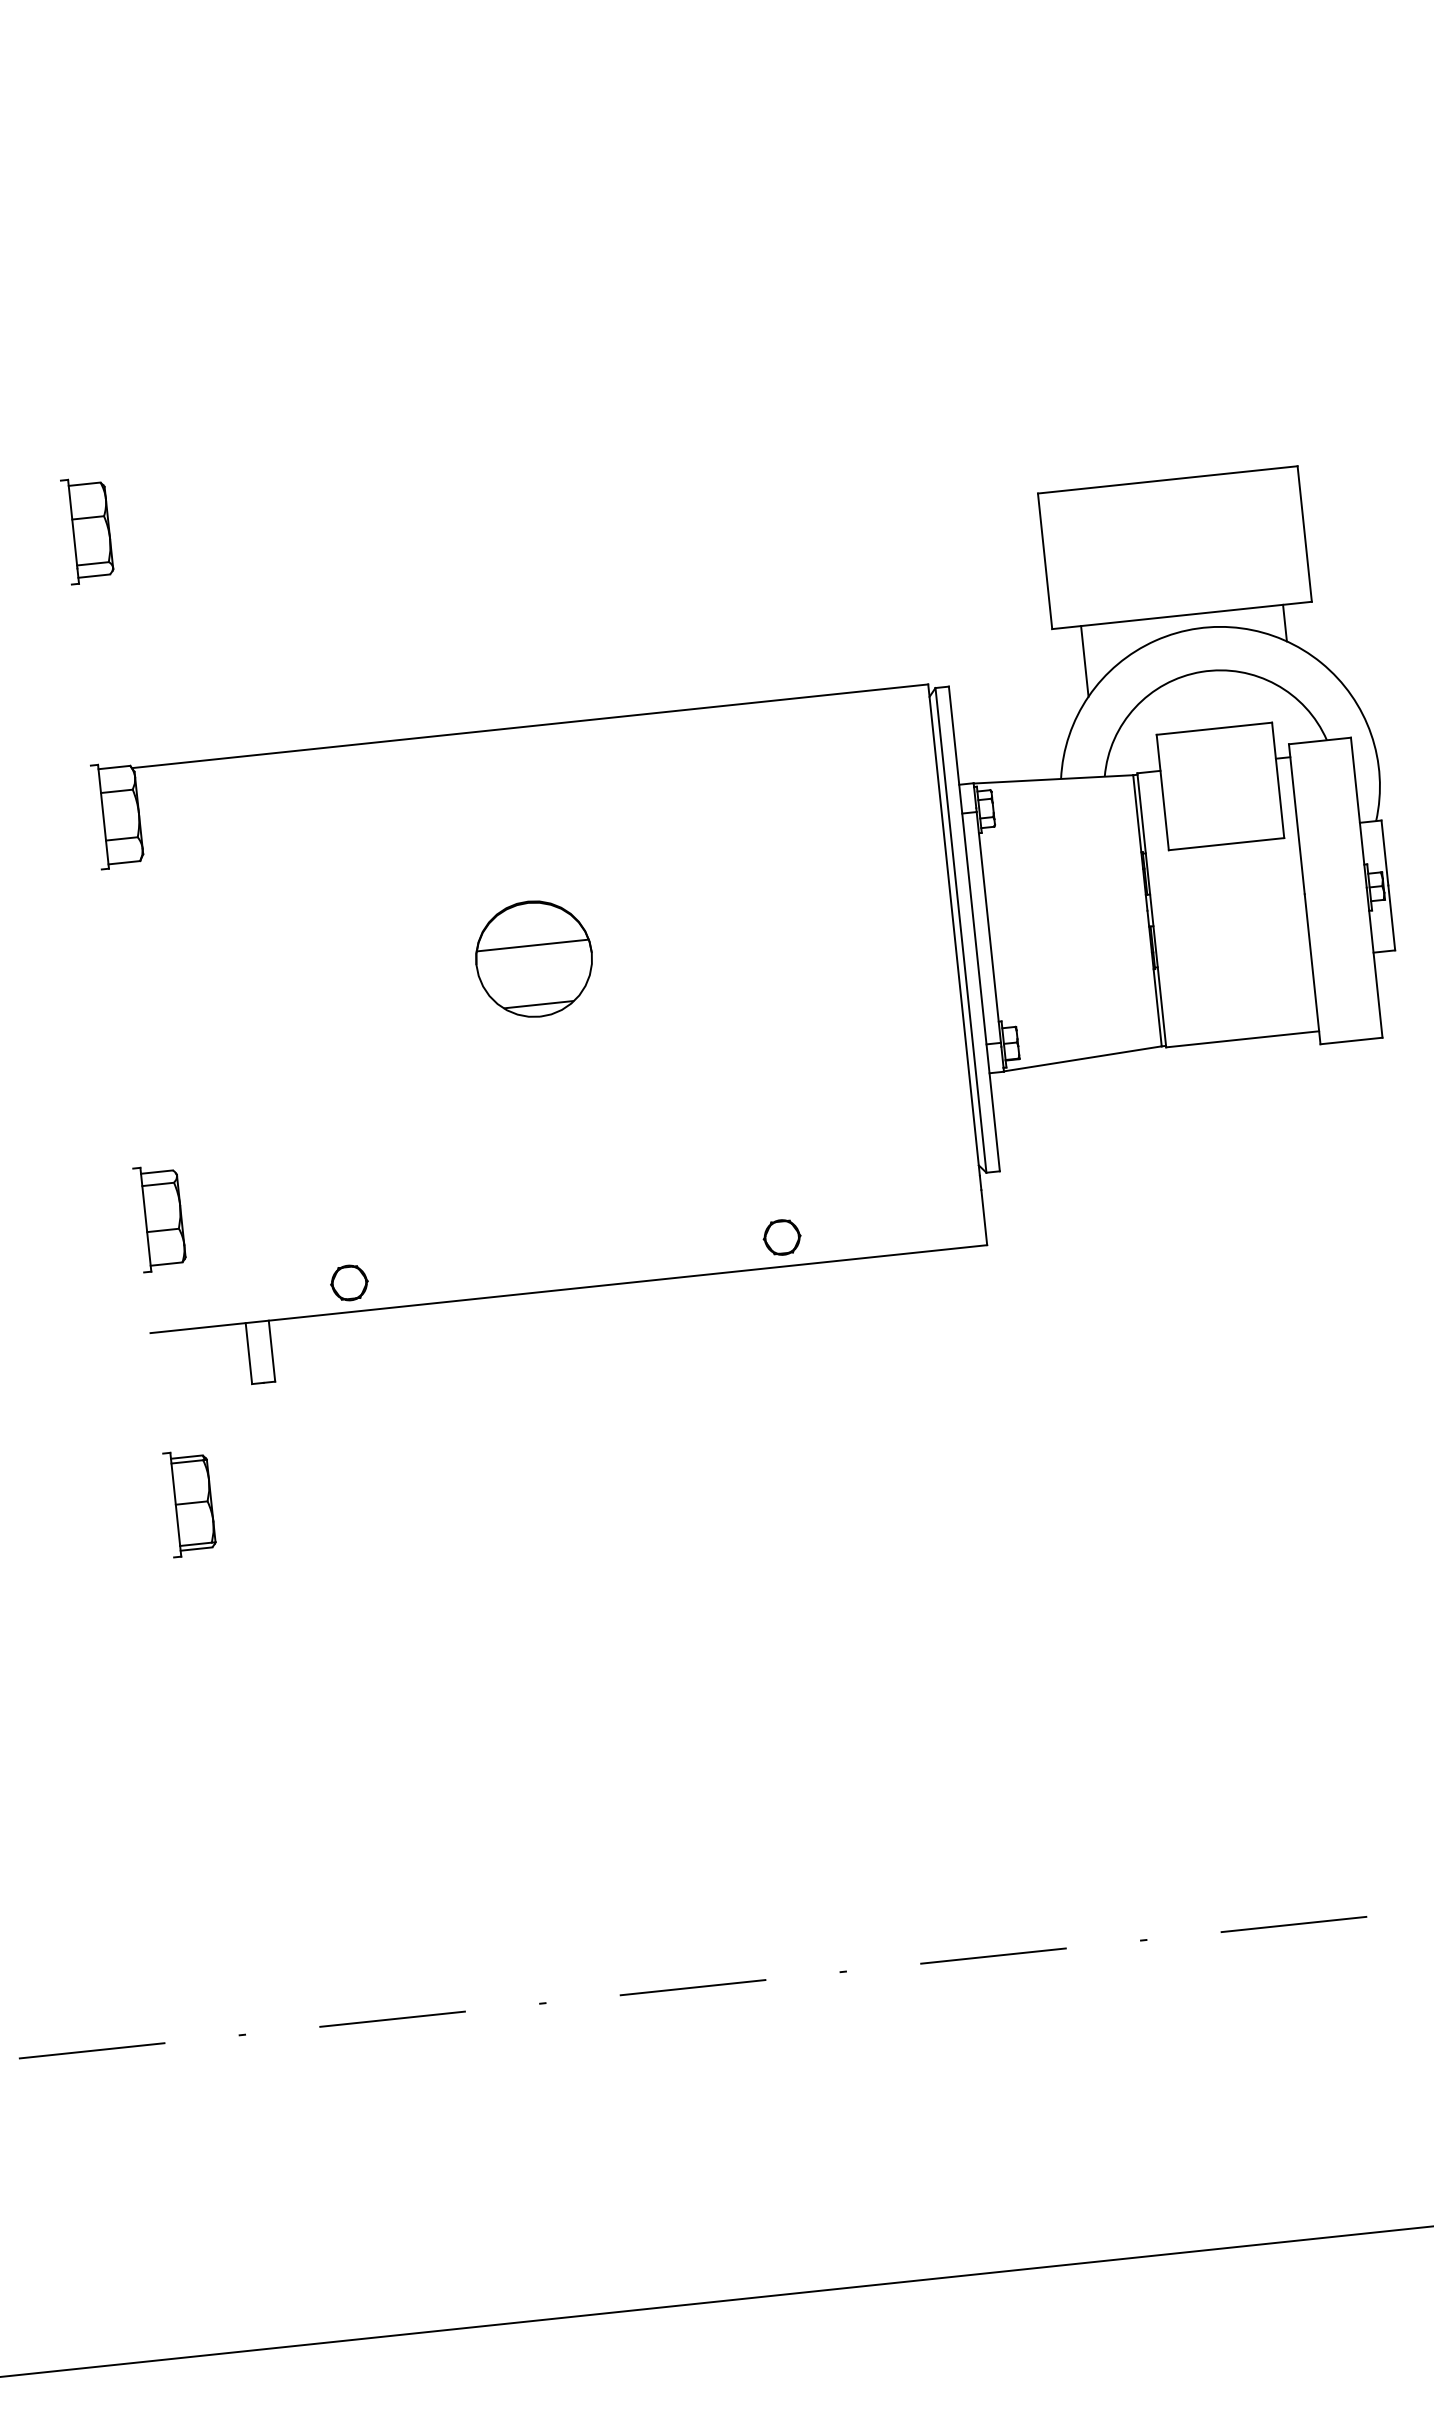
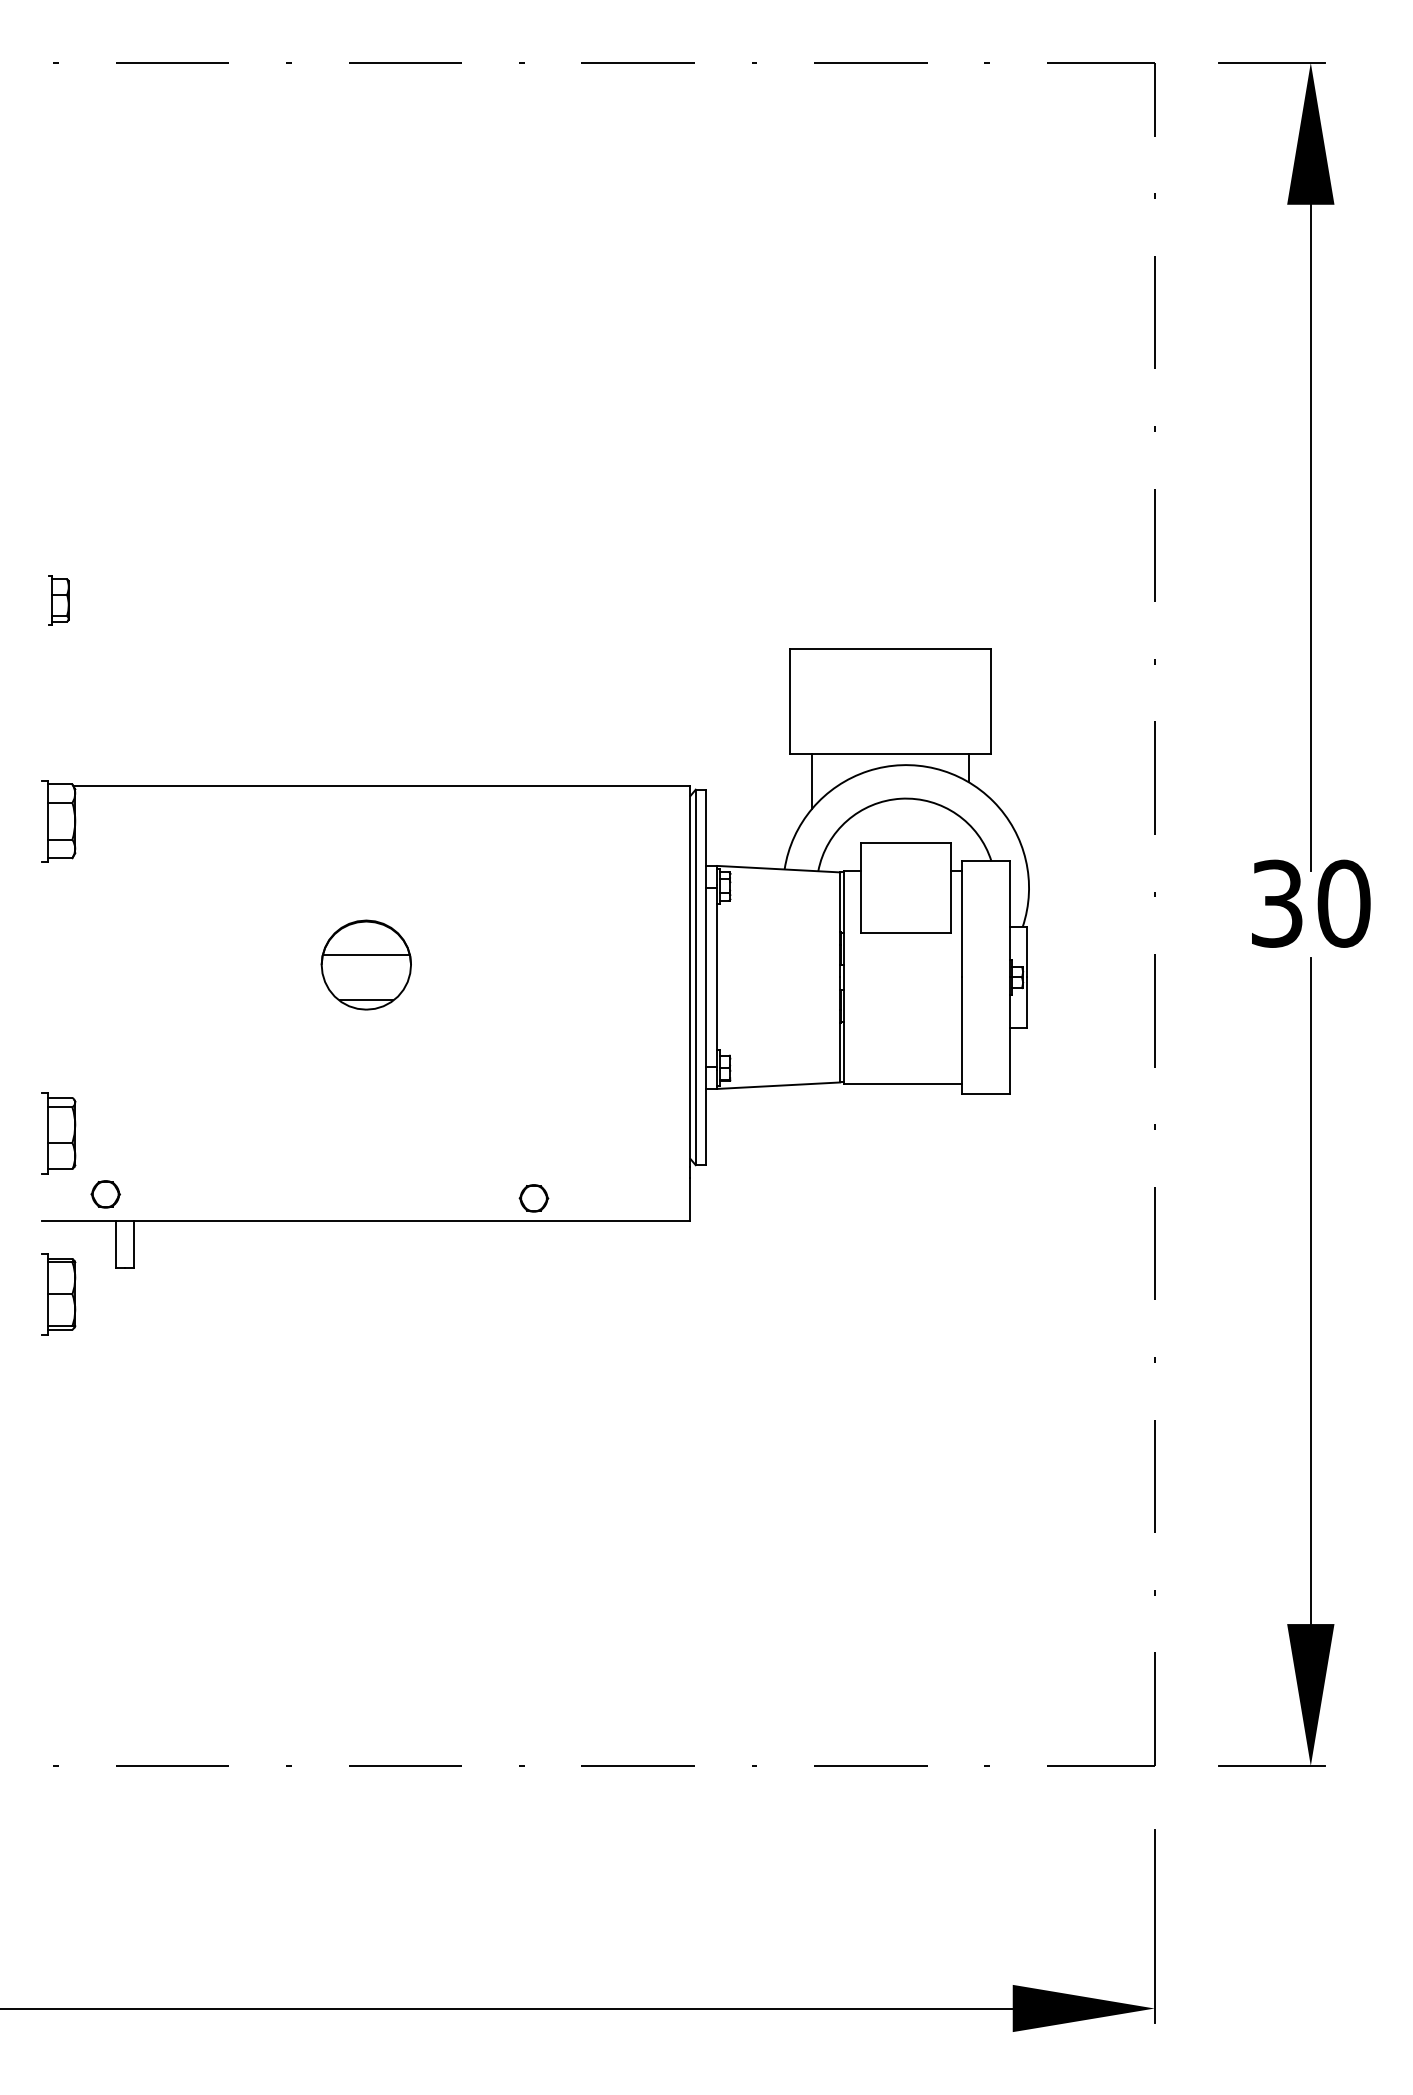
part: (87, 530) -> (58, 600), size x0.6
part: (349, 1283) -> (105, 1194), moved
part: (189, 1503) -> (58, 1294), moved

